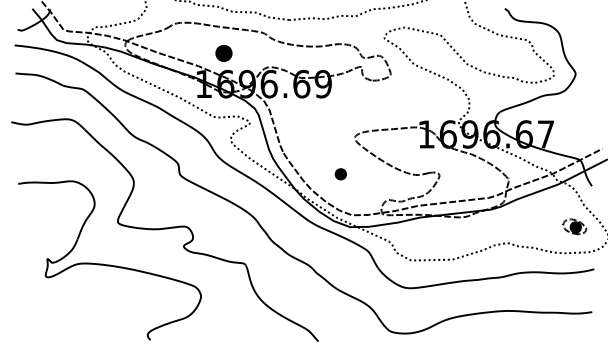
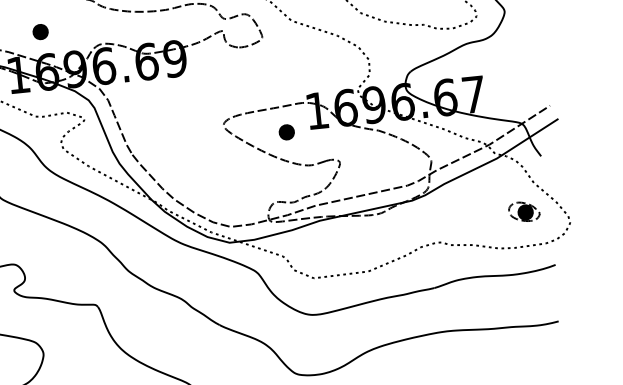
part: (223, 53) -> (40, 32), size x0.71
part: (340, 174) -> (286, 132), moved

